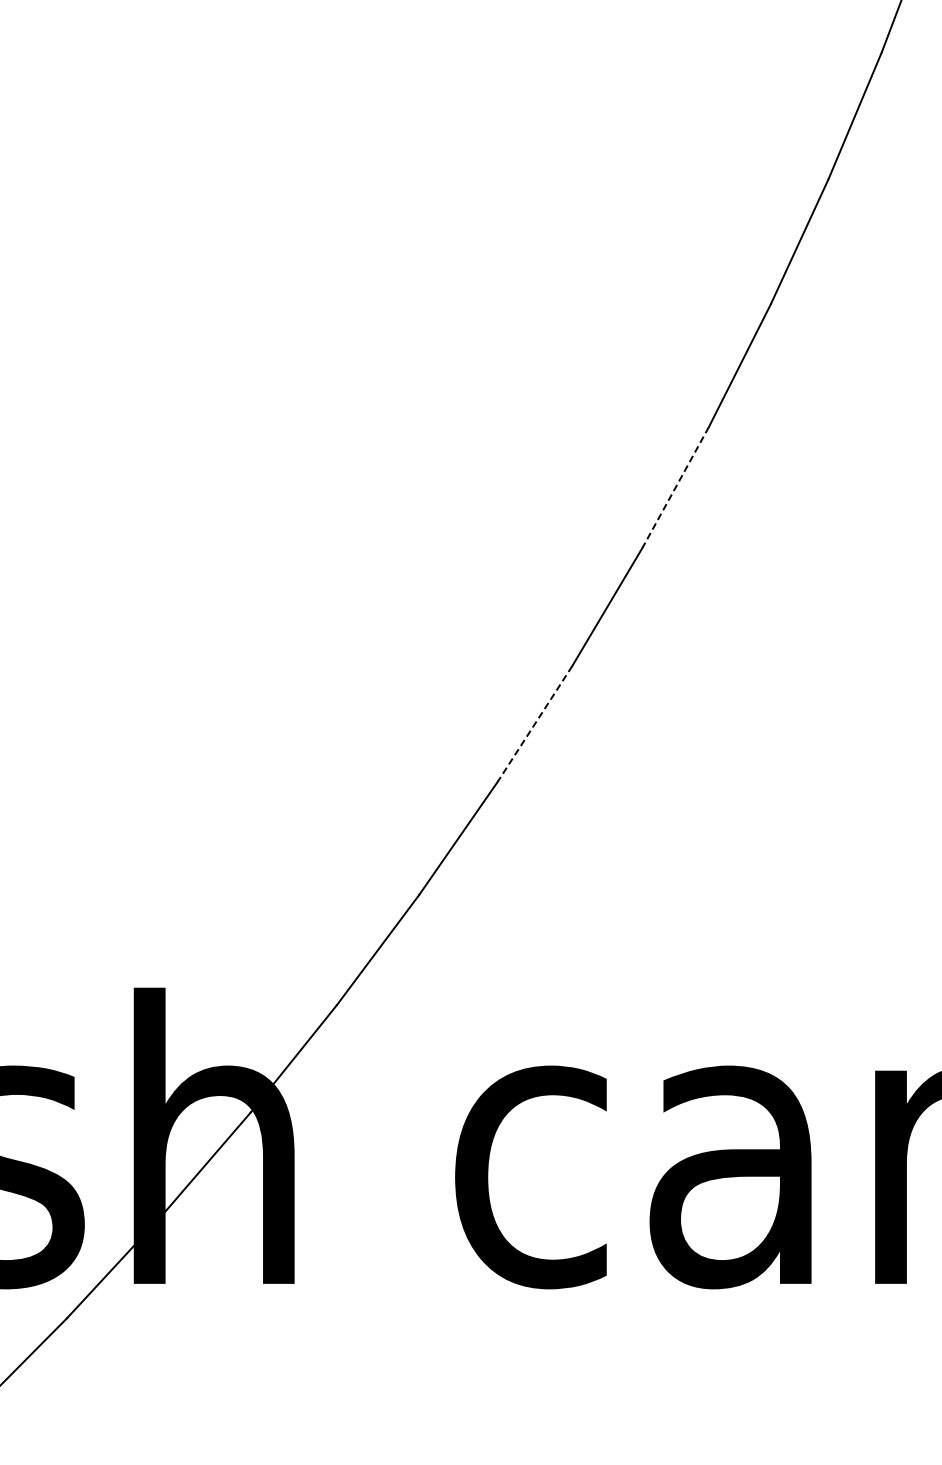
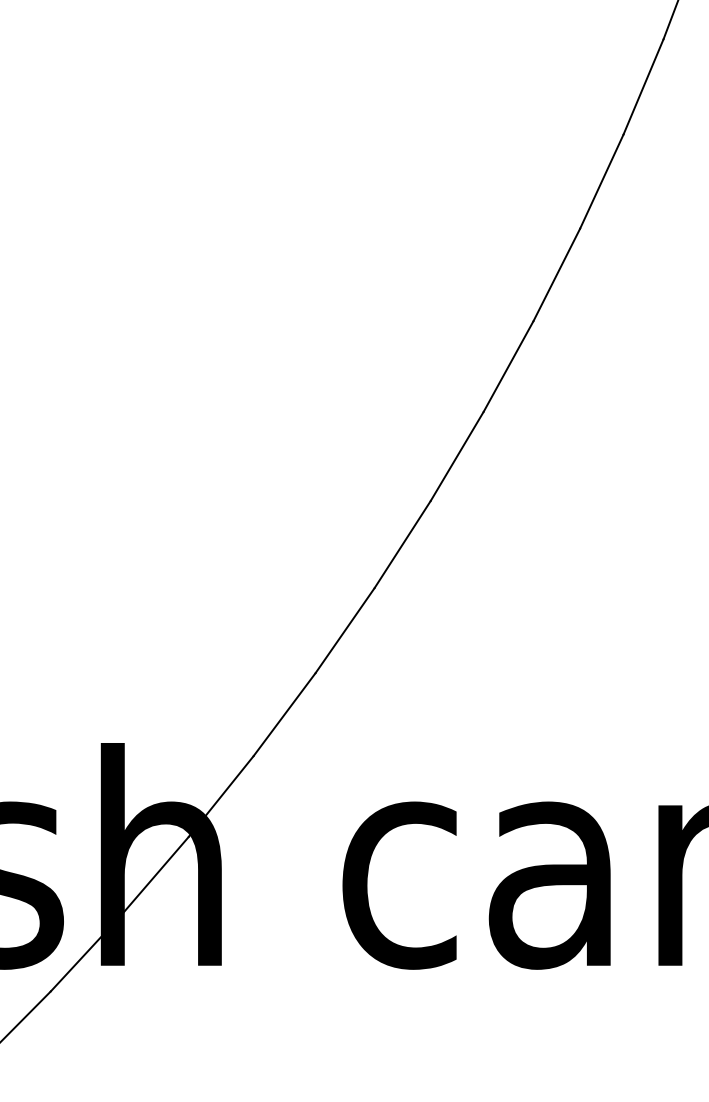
line: (675, 487) -> (508, 366), dashed -> solid
line: (535, 723) -> (403, 544), dashed -> solid

